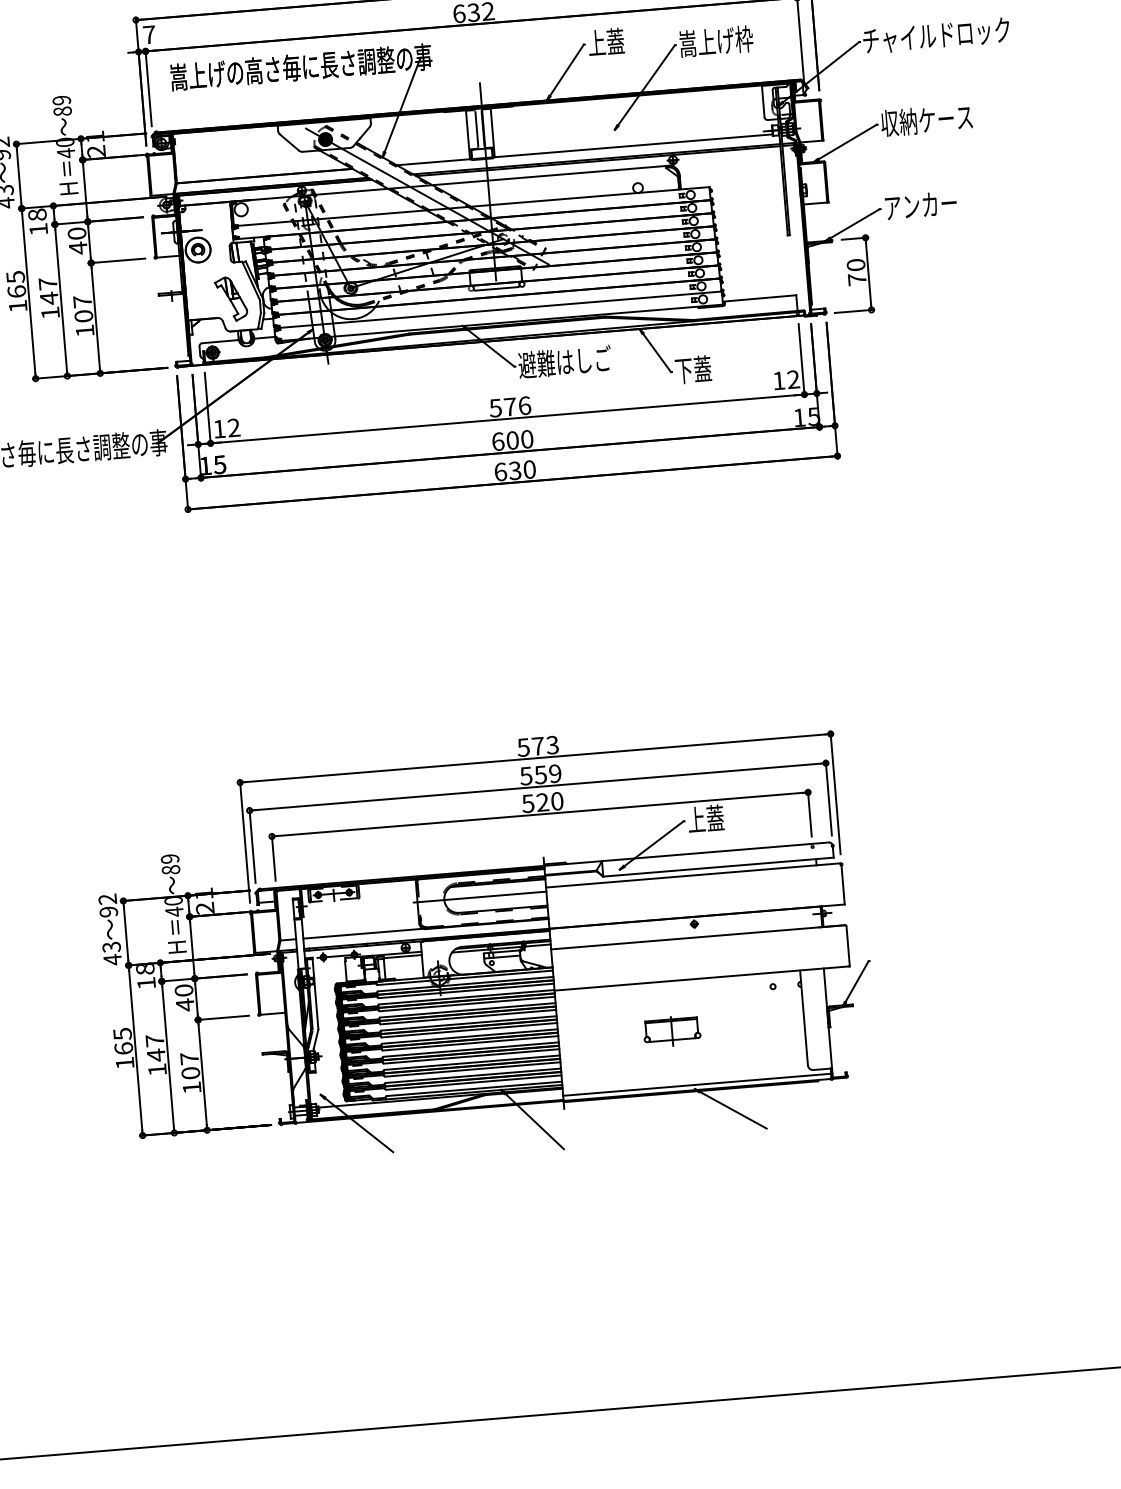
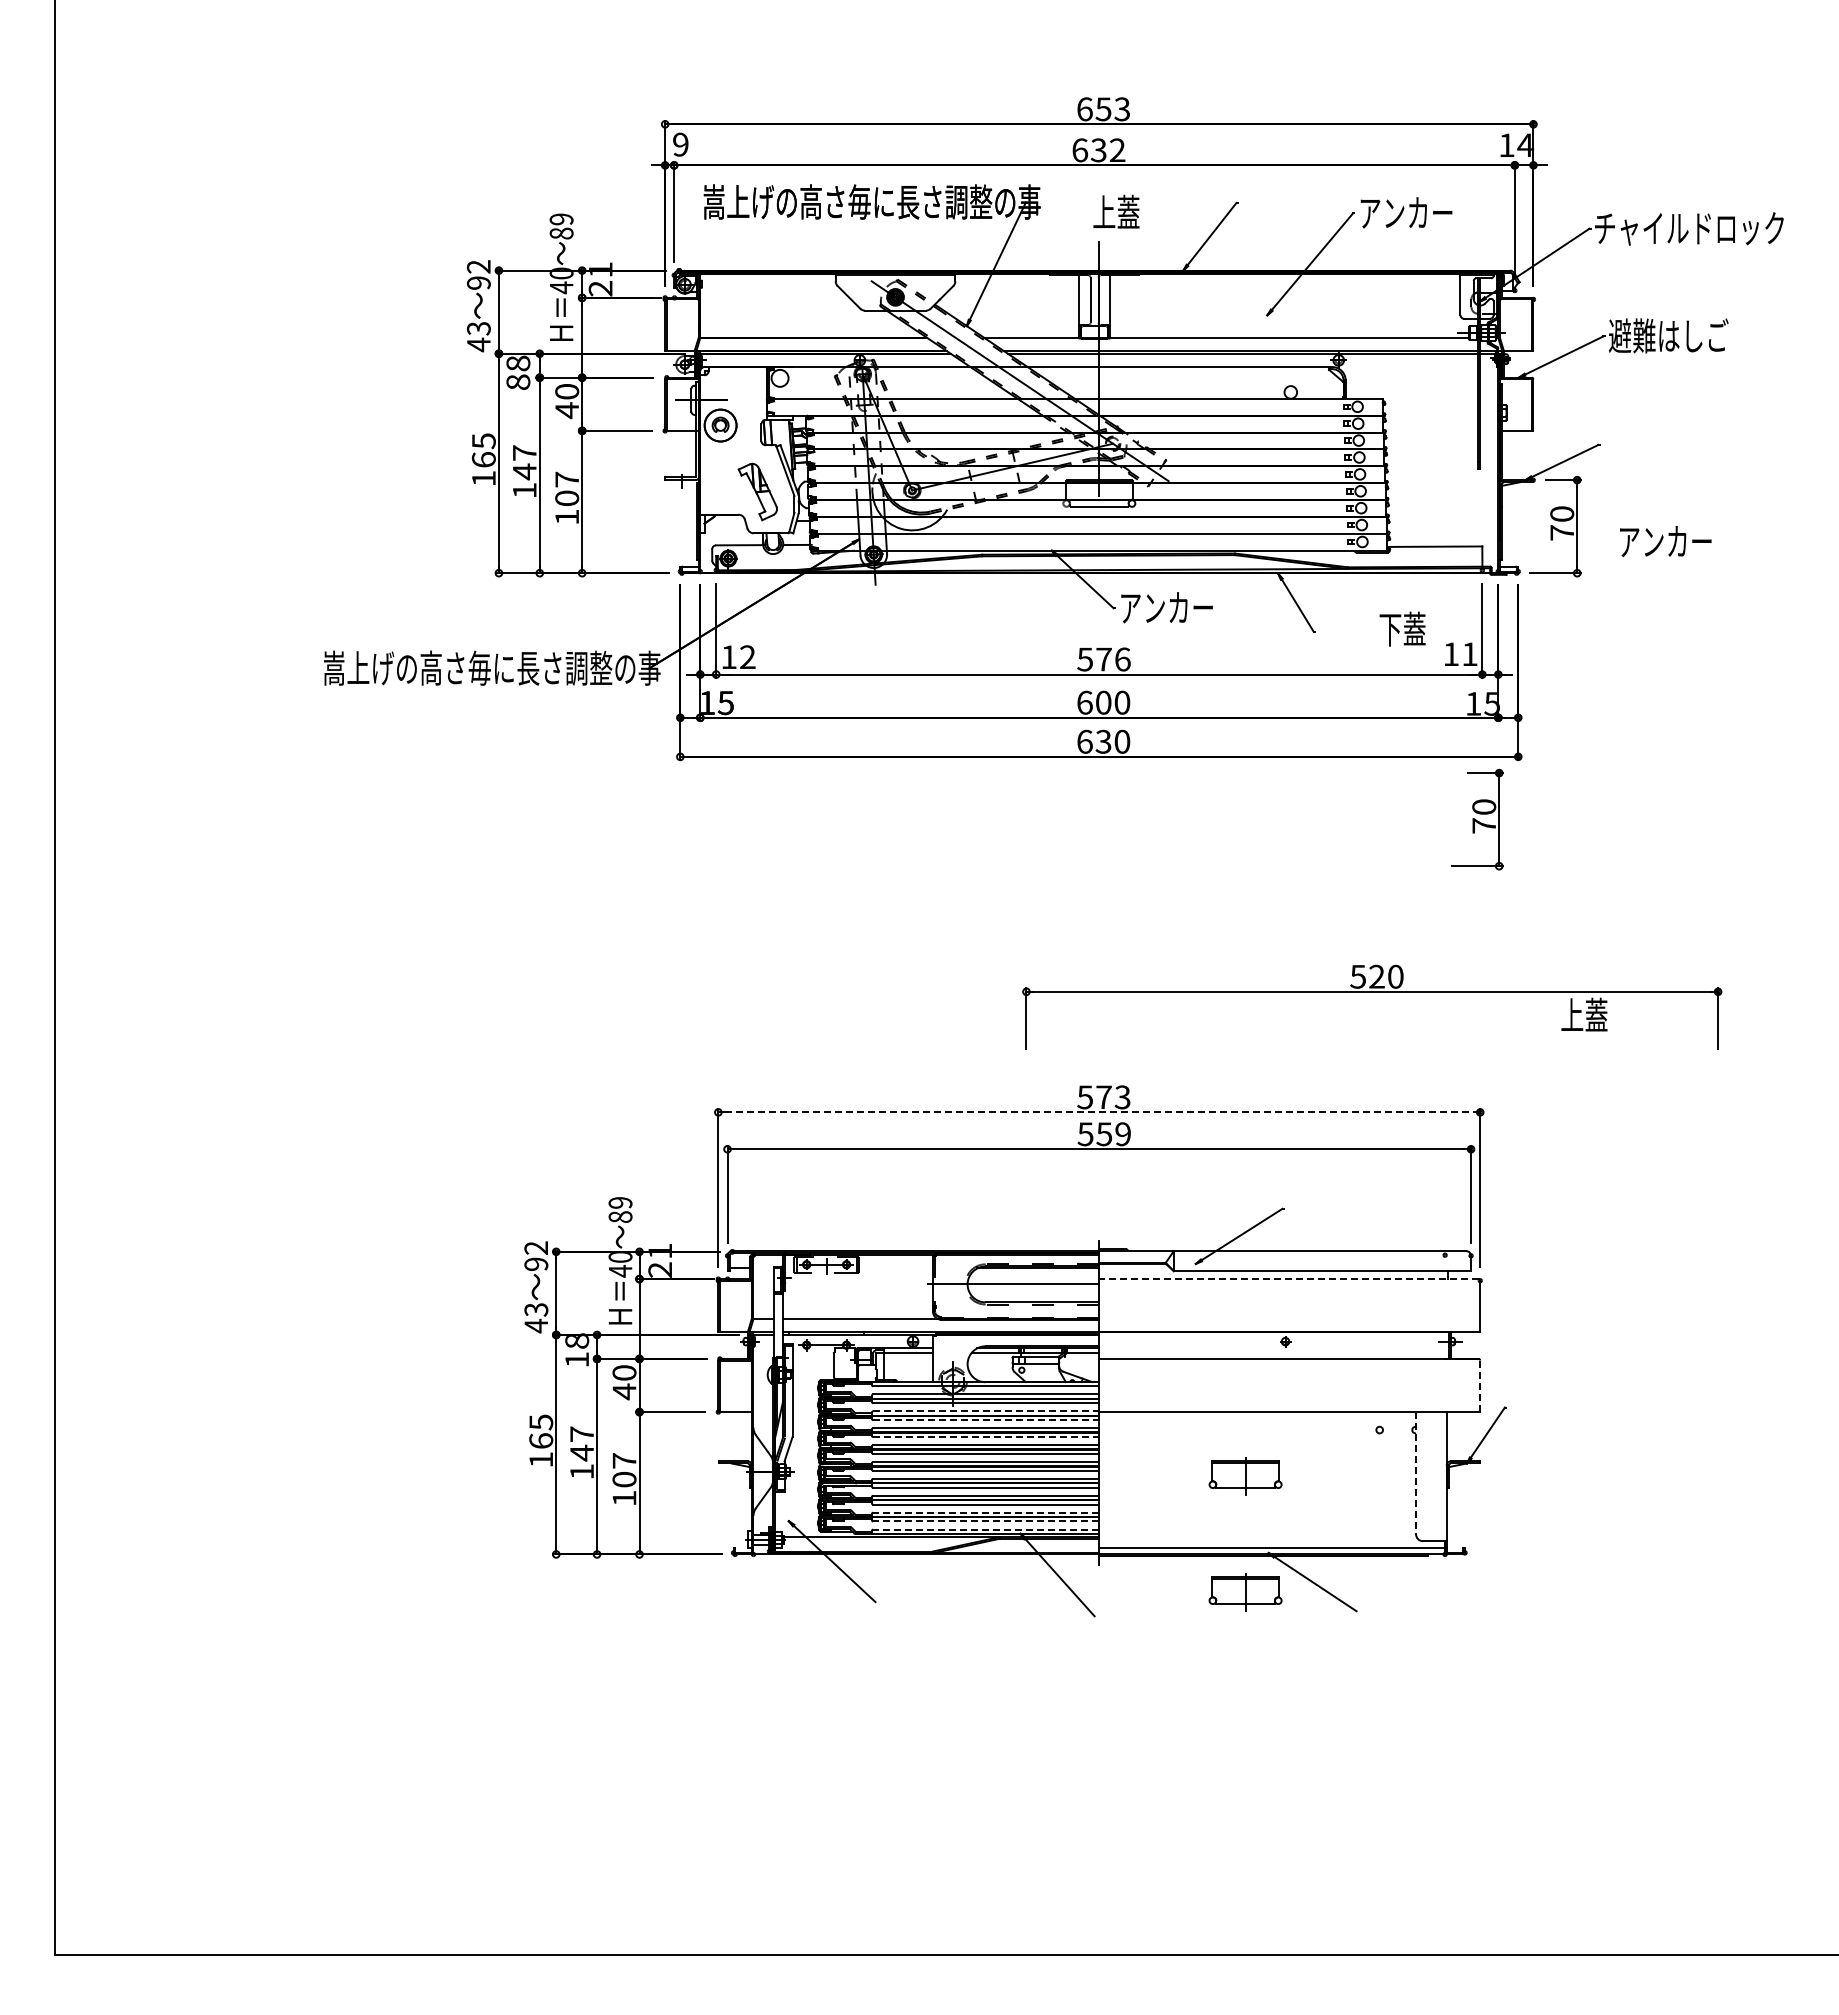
text: (149, 34) -> (680, 144), 7 -> 9
text: (606, 41) -> (1116, 211), moved
text: (716, 41) -> (1406, 212), 嵩上げ枠 -> アンカー
text: (927, 119) -> (1668, 335), 収納ケース -> 避難はしご
text: (920, 205) -> (1665, 541), moved
text: (38, 228) -> (518, 381), 18 -> 88
text: (564, 361) -> (1178, 607), 避難はしご -> アンカー
text: (693, 369) -> (1402, 628), moved
text: (793, 379) -> (1469, 653), 12 -> 11
part: (809, 507) -> (1477, 819), added
line: (535, 758) -> (1099, 1112), solid -> dashed
part: (540, 814) -> (1372, 992), moved
line: (692, 875) -> (1288, 1279), solid -> dashed
line: (848, 946) -> (1480, 1386), solid -> dashed
line: (467, 997) -> (986, 1411), solid -> dashed
line: (467, 1004) -> (986, 1420), solid -> dashed
line: (468, 1017) -> (986, 1437), solid -> dashed
line: (804, 1017) -> (1416, 1473), solid -> dashed
line: (472, 1075) -> (985, 1512), solid -> dashed
line: (473, 1082) -> (985, 1521), solid -> dashed
line: (473, 1088) -> (985, 1529), solid -> dashed
part: (679, 1121) -> (1245, 1592), added

